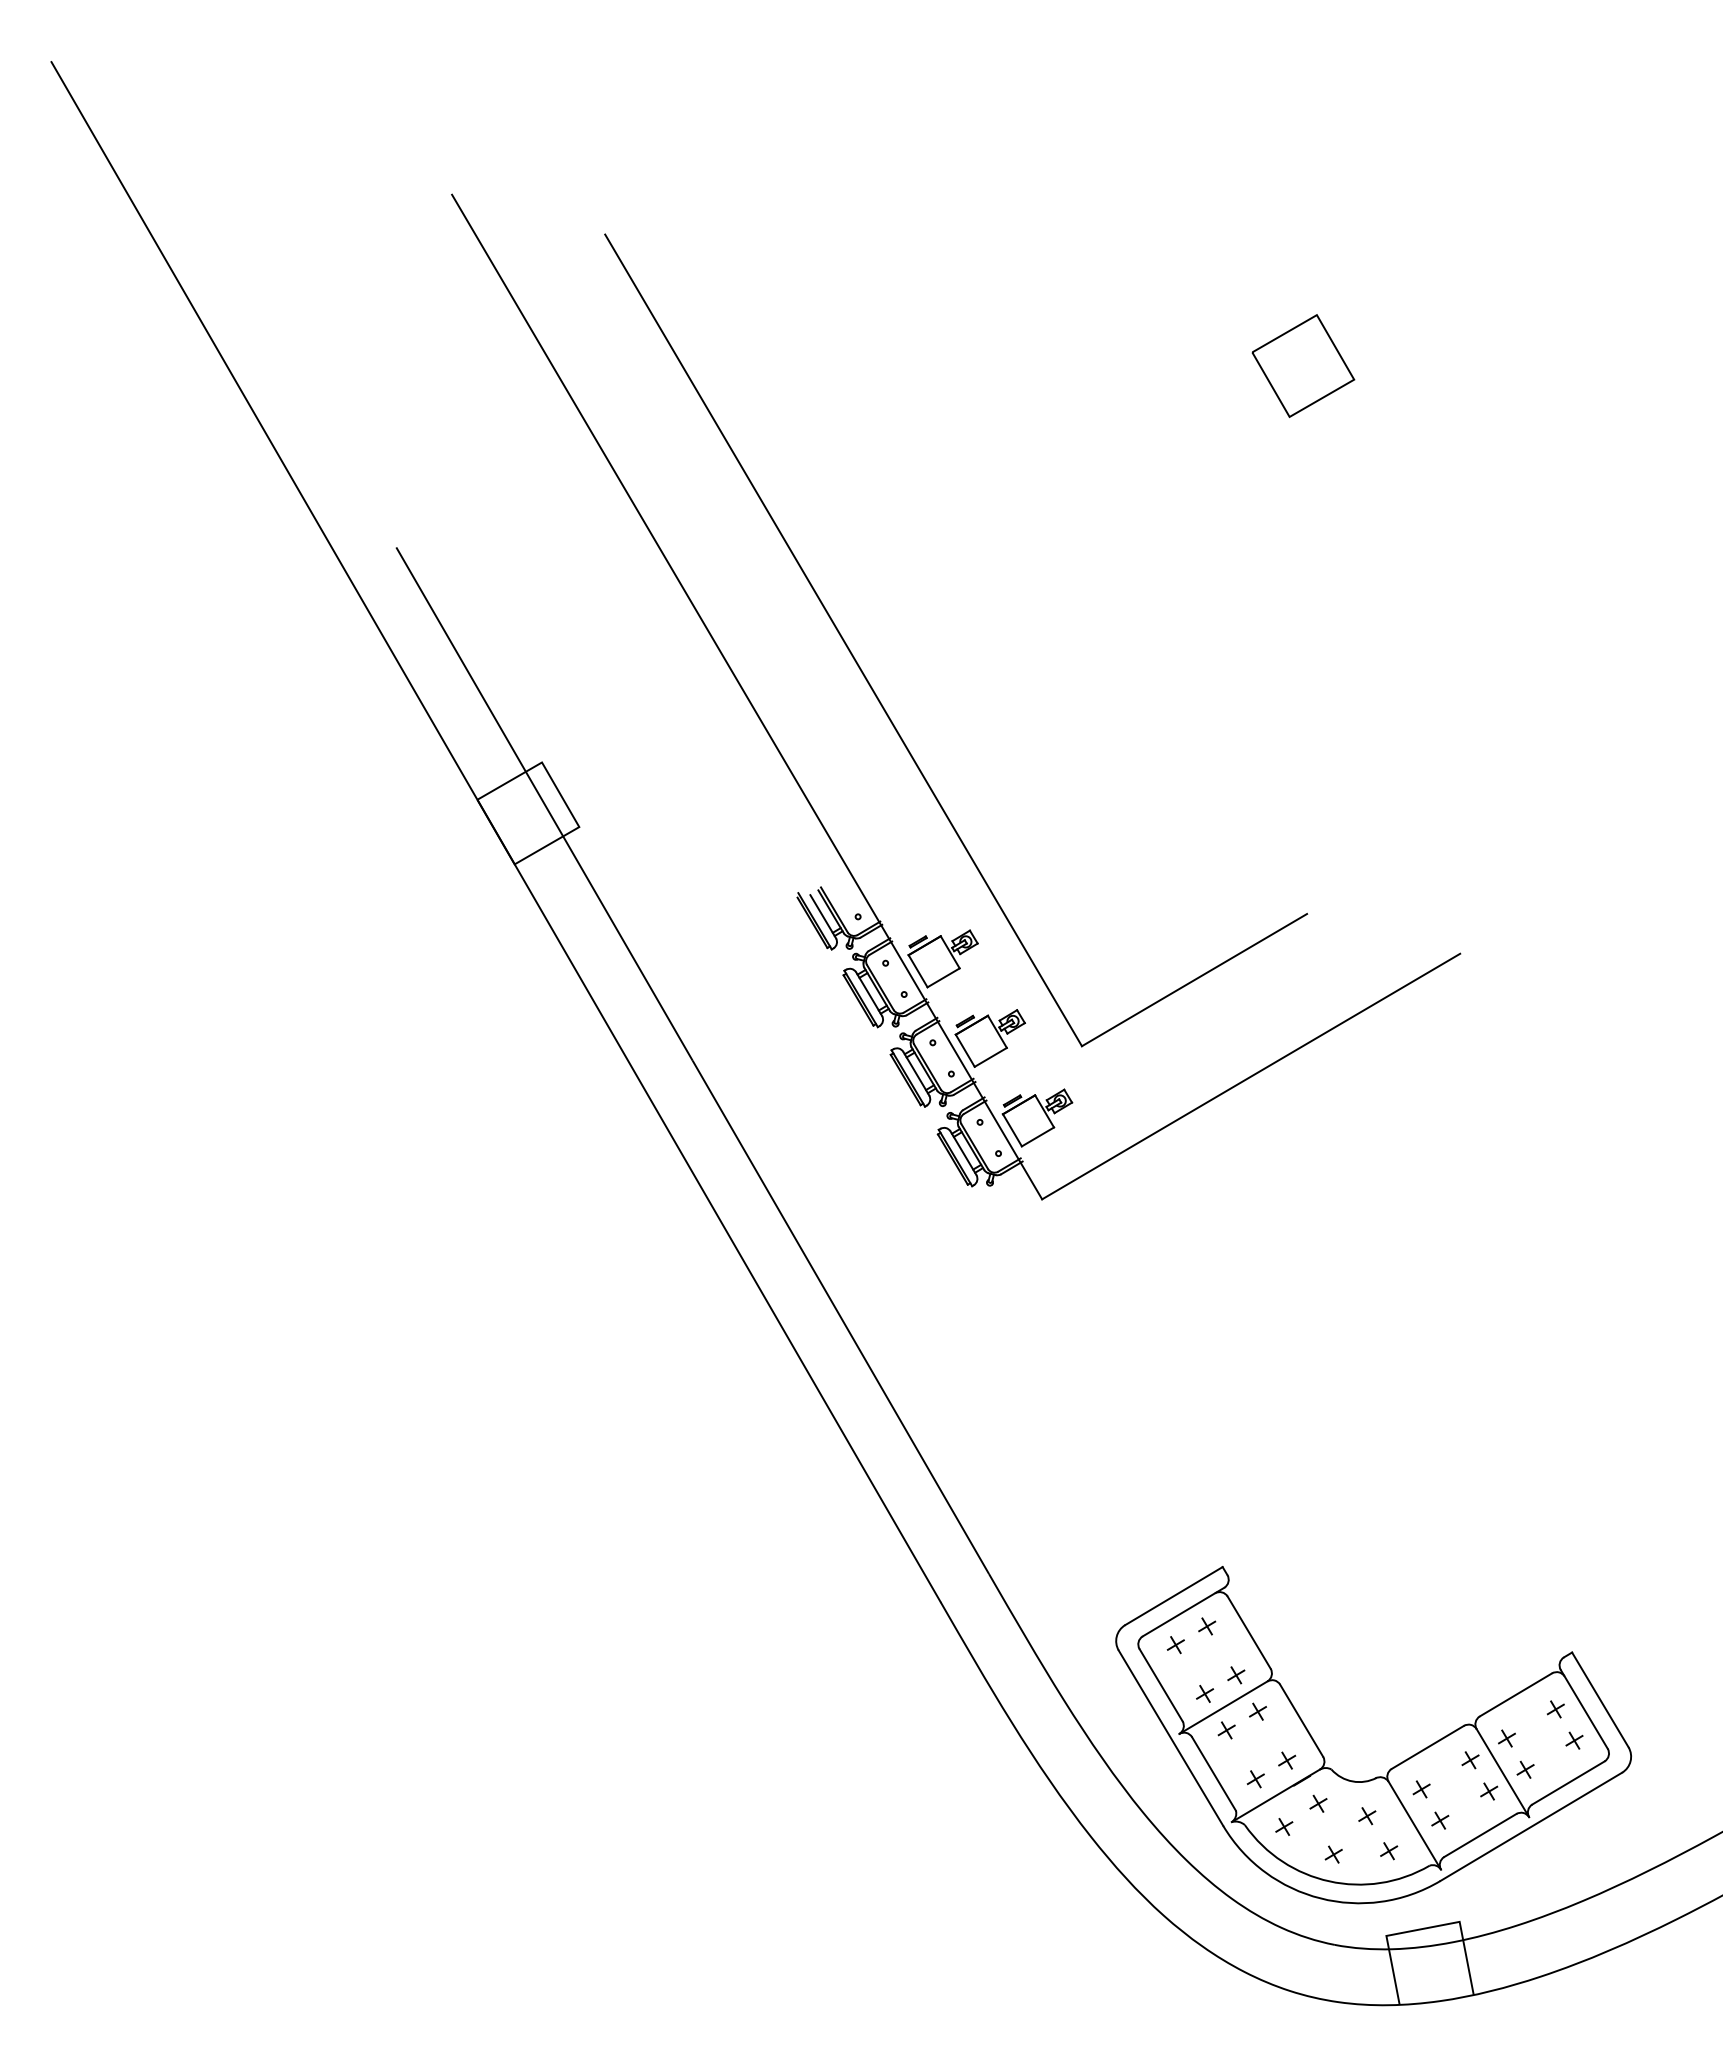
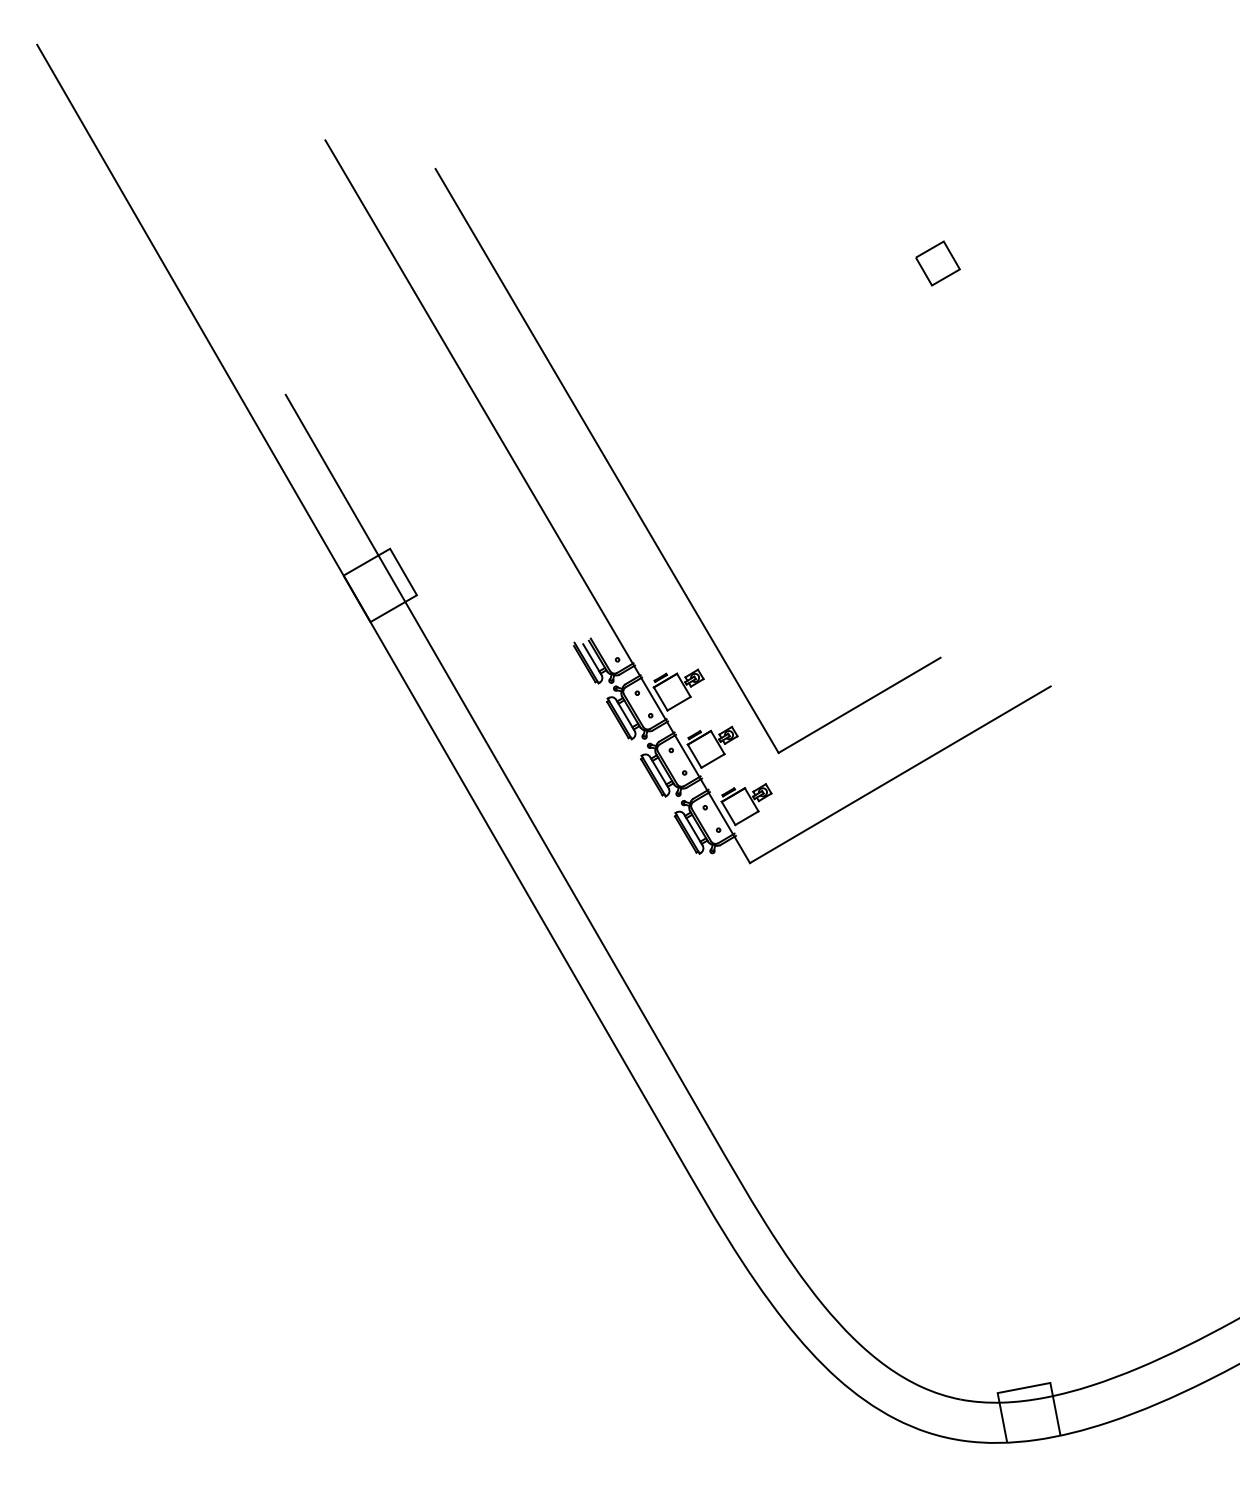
part: (1303, 365) -> (938, 263), size x0.6
part: (1393, 1766) -> (1002, 1271), removed

